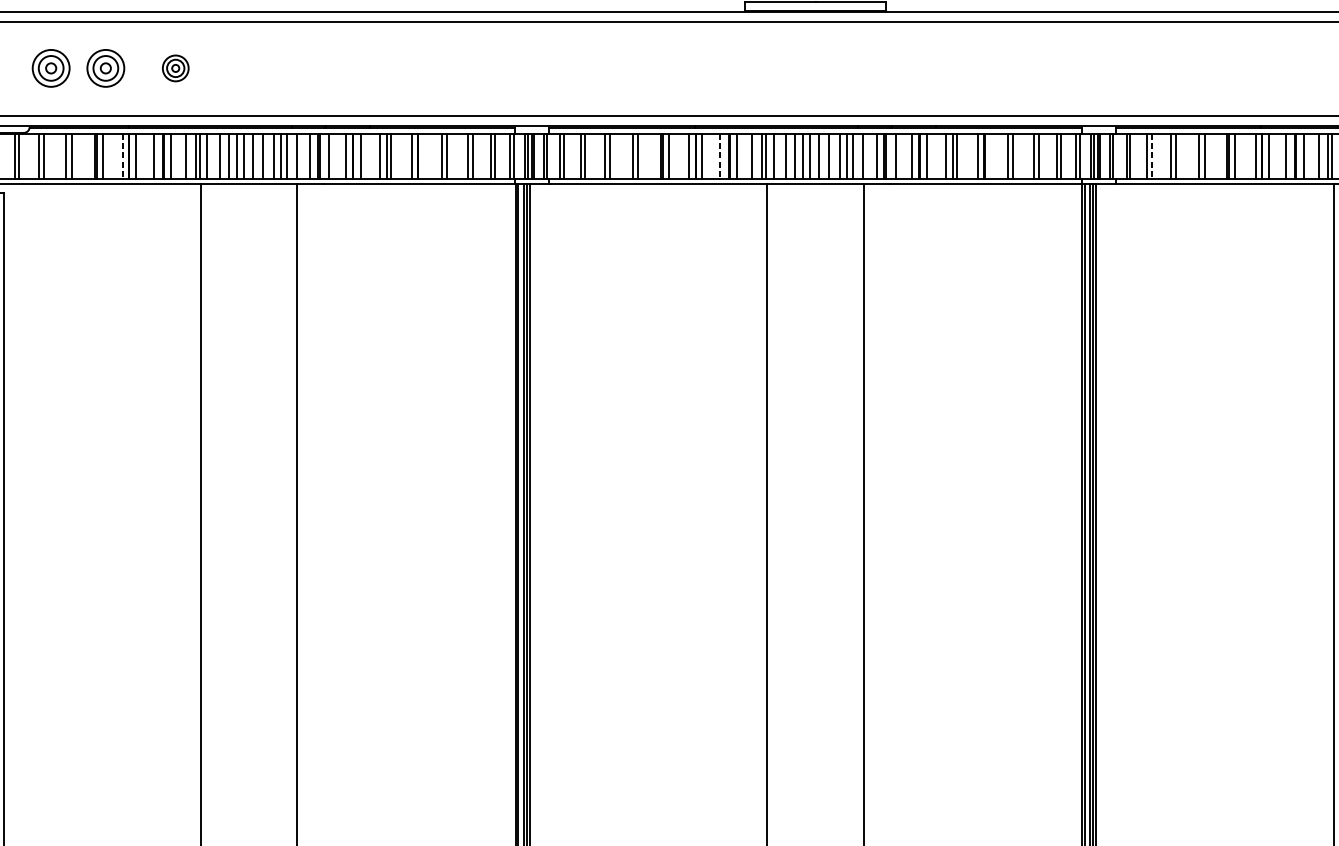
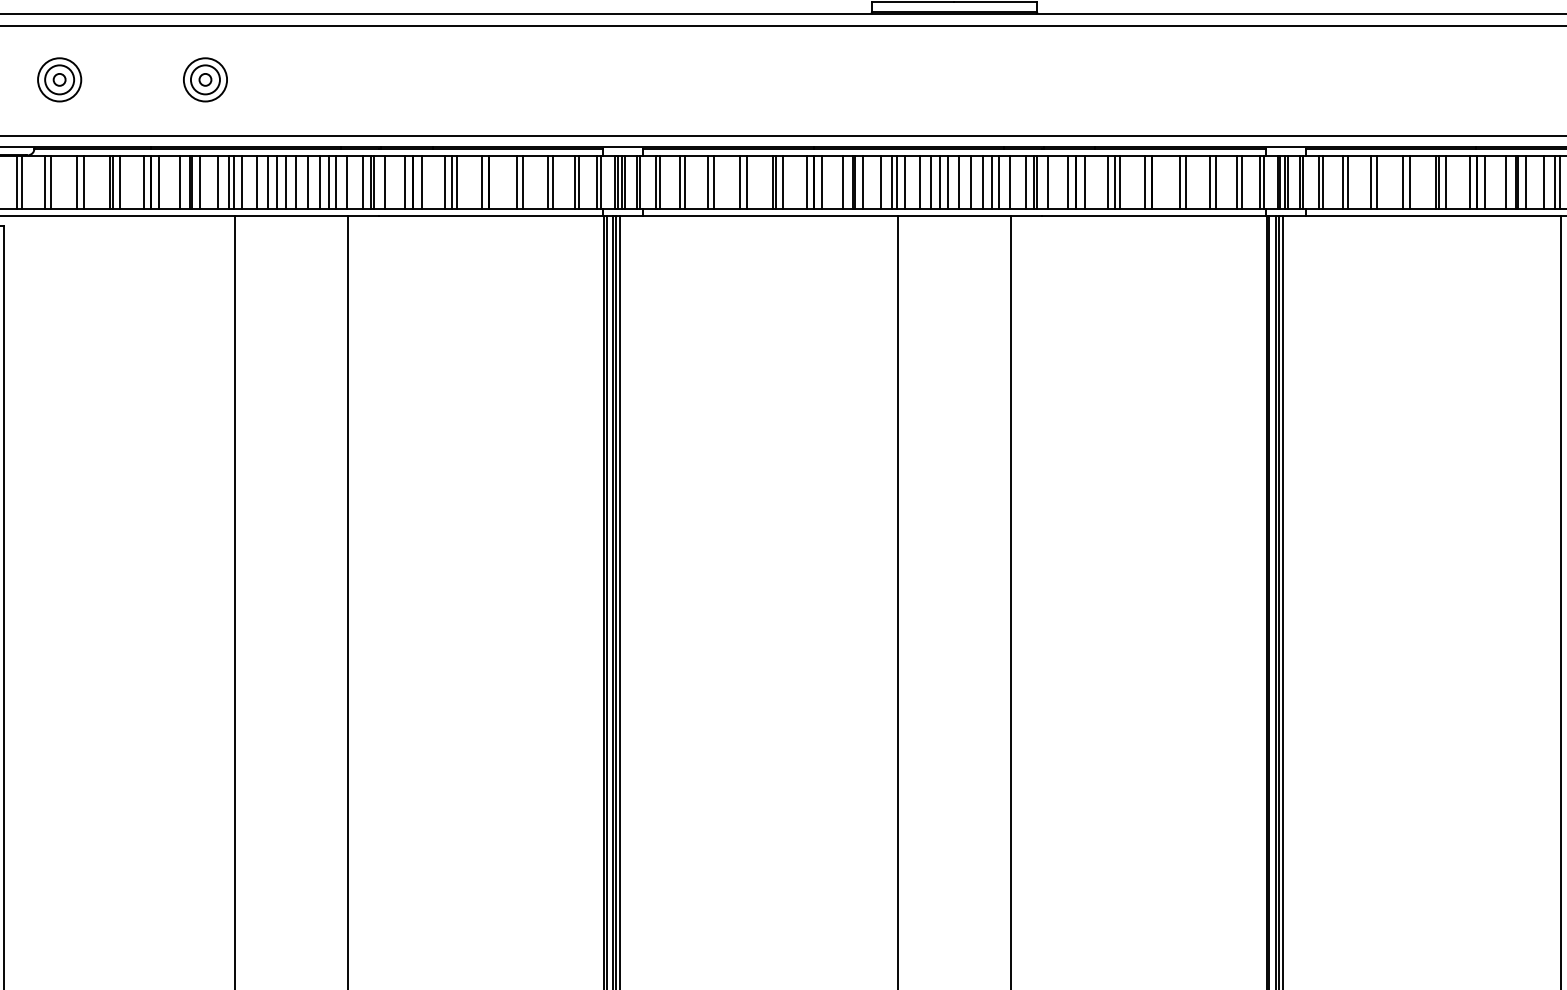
part: (105, 68) -> (123, 79), removed
part: (175, 68) -> (205, 79), size x1.43
line: (123, 156) -> (144, 182), dashed -> solid
line: (719, 156) -> (842, 182), dashed -> solid
line: (1151, 156) -> (1347, 182), dashed -> solid

